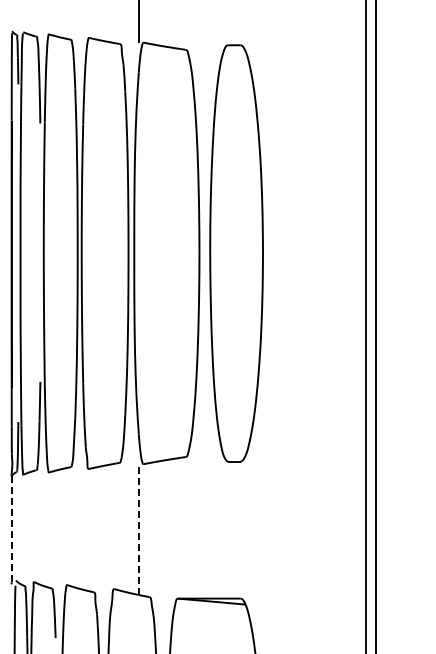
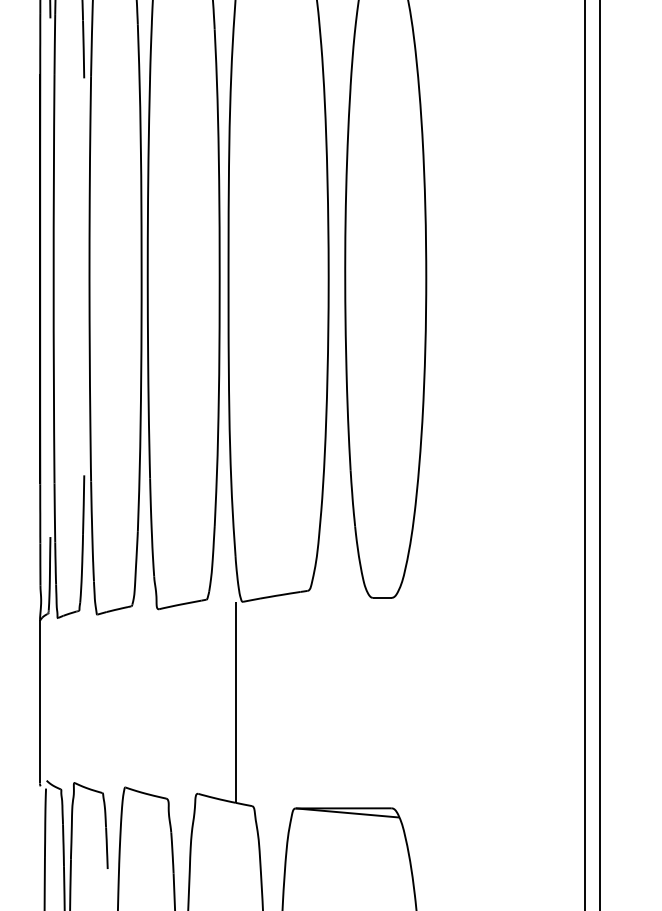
line: (11, 528) -> (39, 700), dashed -> solid
line: (138, 529) -> (235, 702), dashed -> solid

